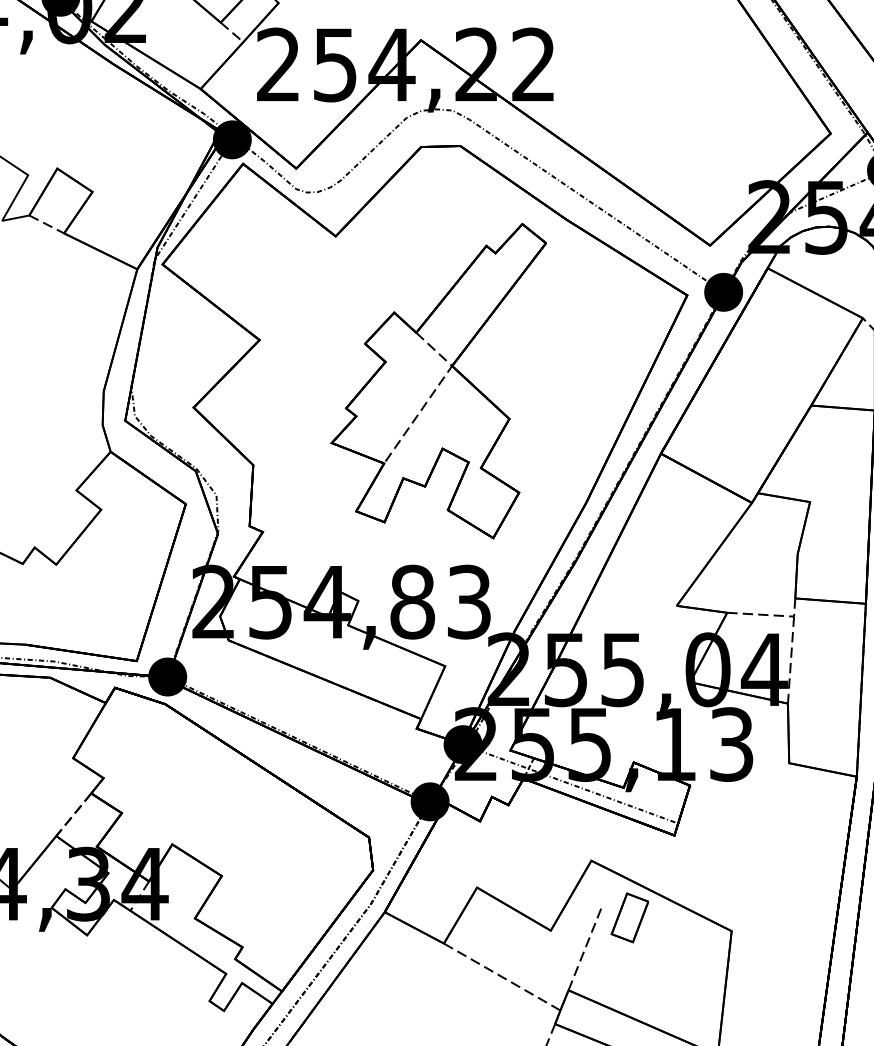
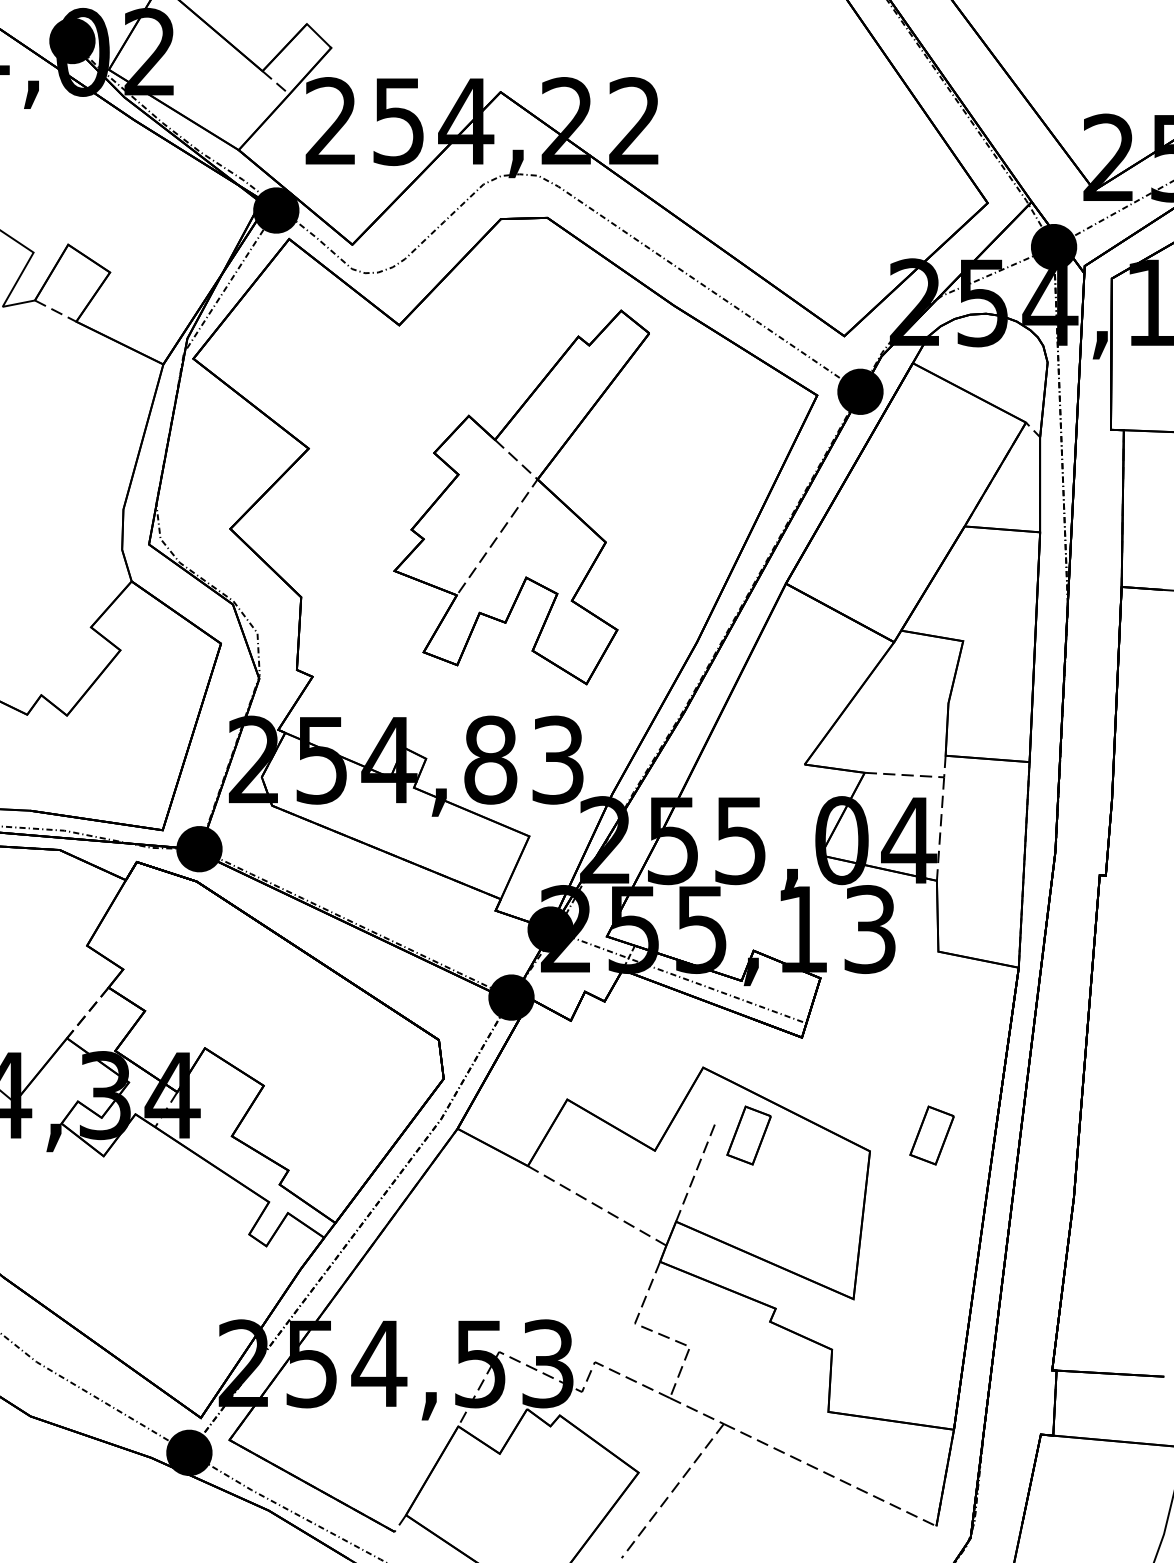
part: (783, 917) -> (931, 1135), added

